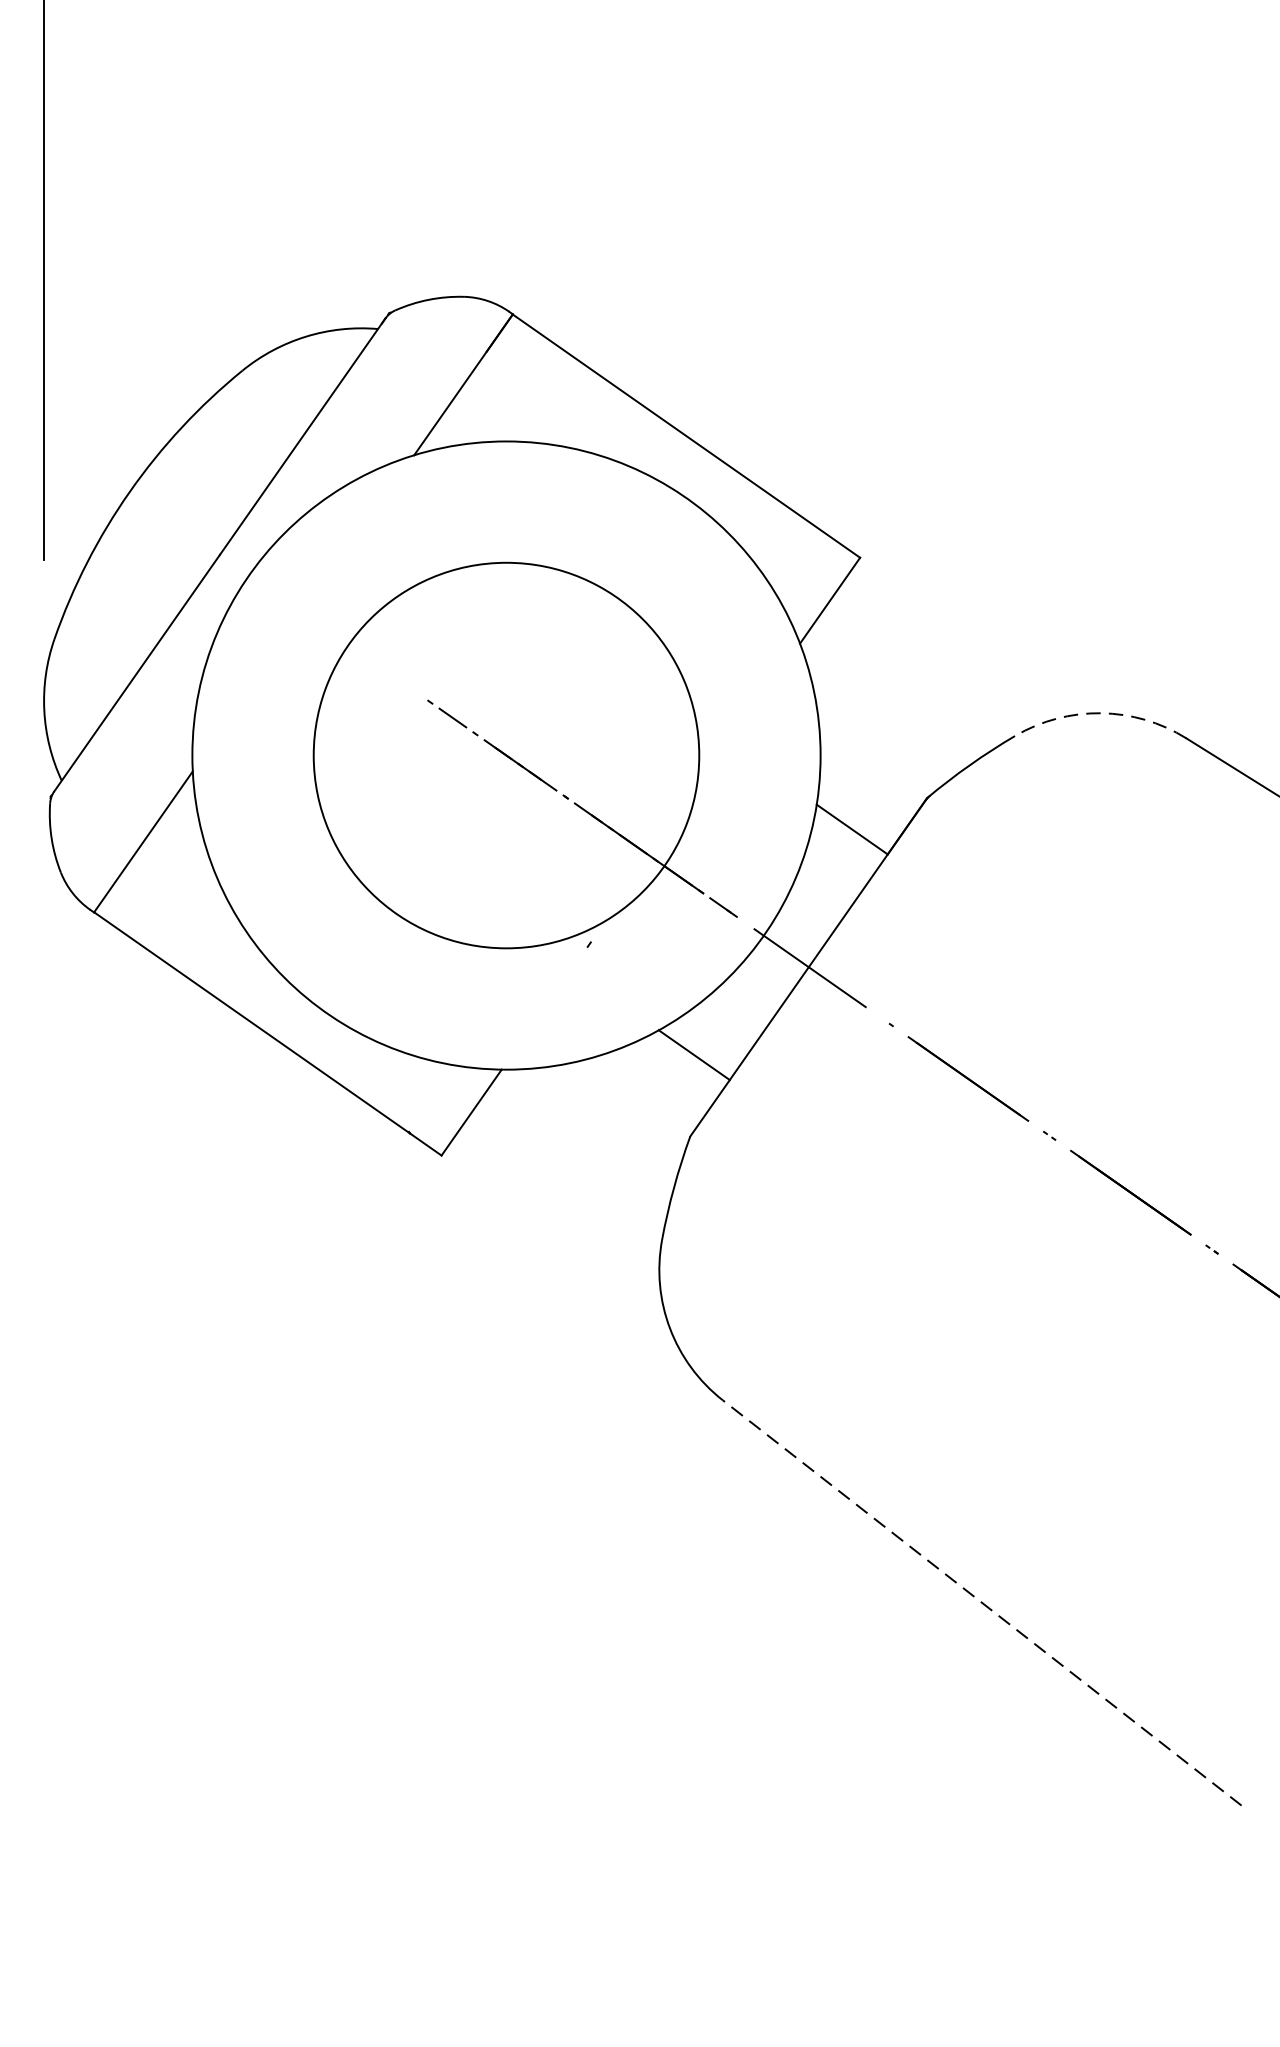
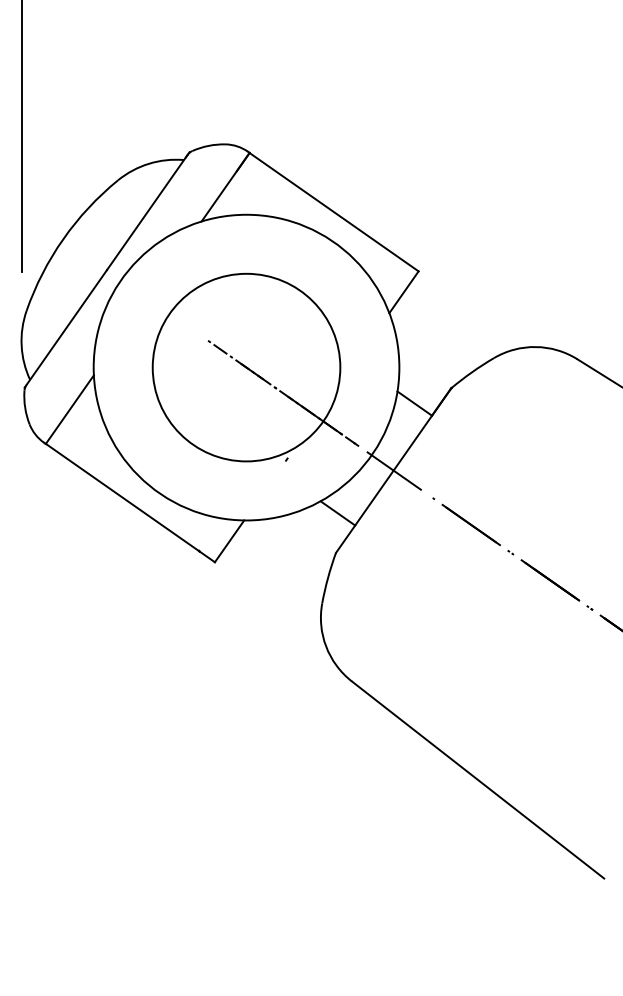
arc: (1100, 714) -> (535, 347), dashed -> solid
line: (981, 1602) -> (477, 779), dashed -> solid

